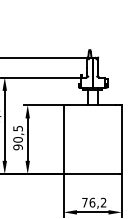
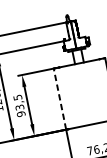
text: (17, 139) -> (19, 107), 90,5 -> 93,5
line: (63, 139) -> (59, 99), solid -> dashed

